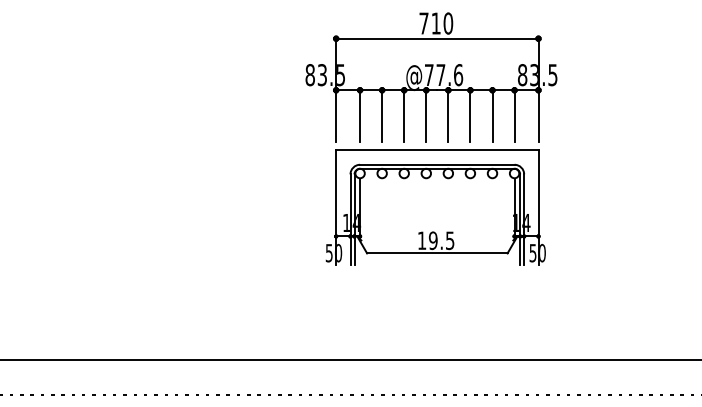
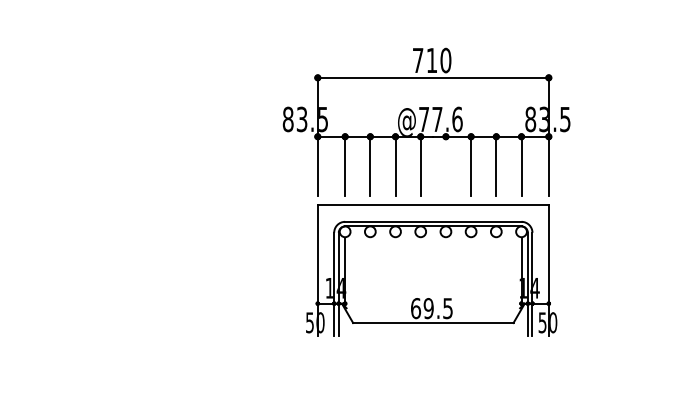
line: (448, 115) -> (446, 165), removed
text: (421, 240) -> (415, 308), 19.5 -> 69.5

